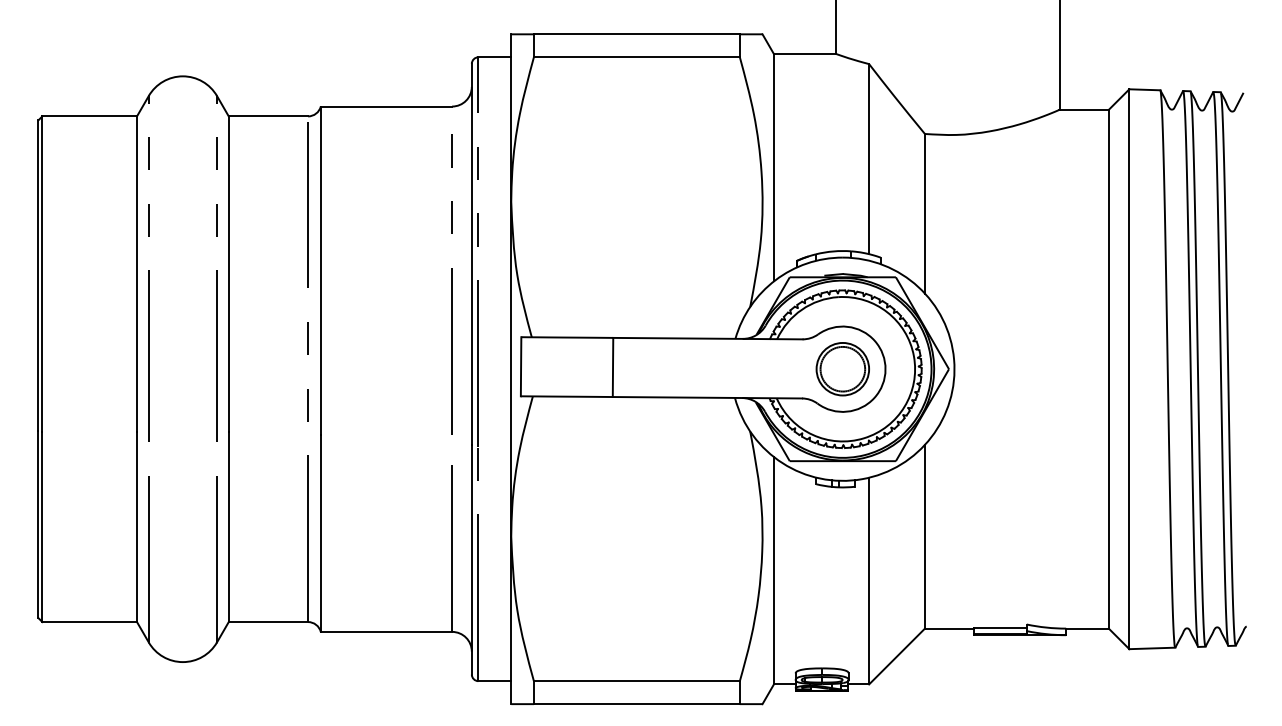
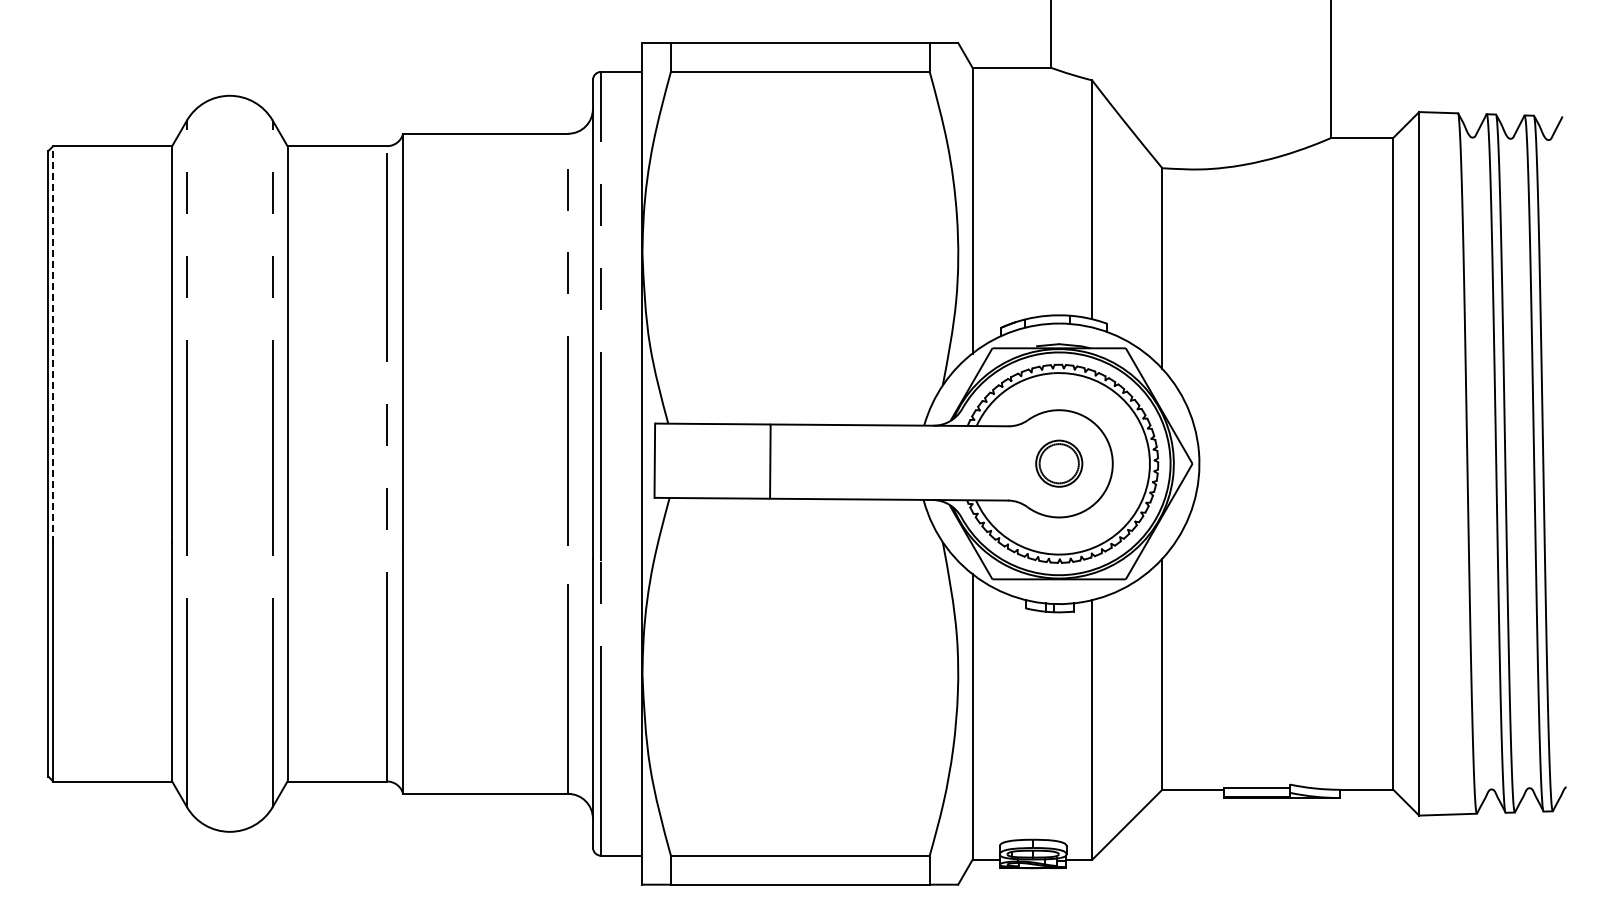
line: (42, 274) -> (53, 344), solid -> dashed
part: (843, 368) -> (1059, 463), size x0.7

